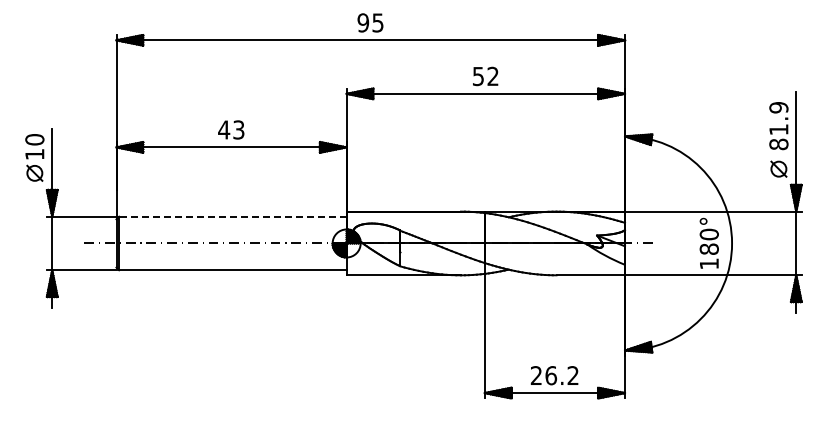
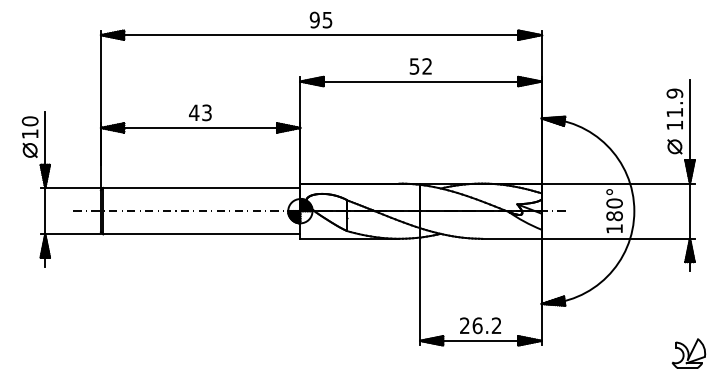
text: (778, 144) -> (674, 125), 81.9 -> 11.9
line: (232, 216) -> (201, 187), dashed -> solid
part: (794, 407) -> (688, 353), added

